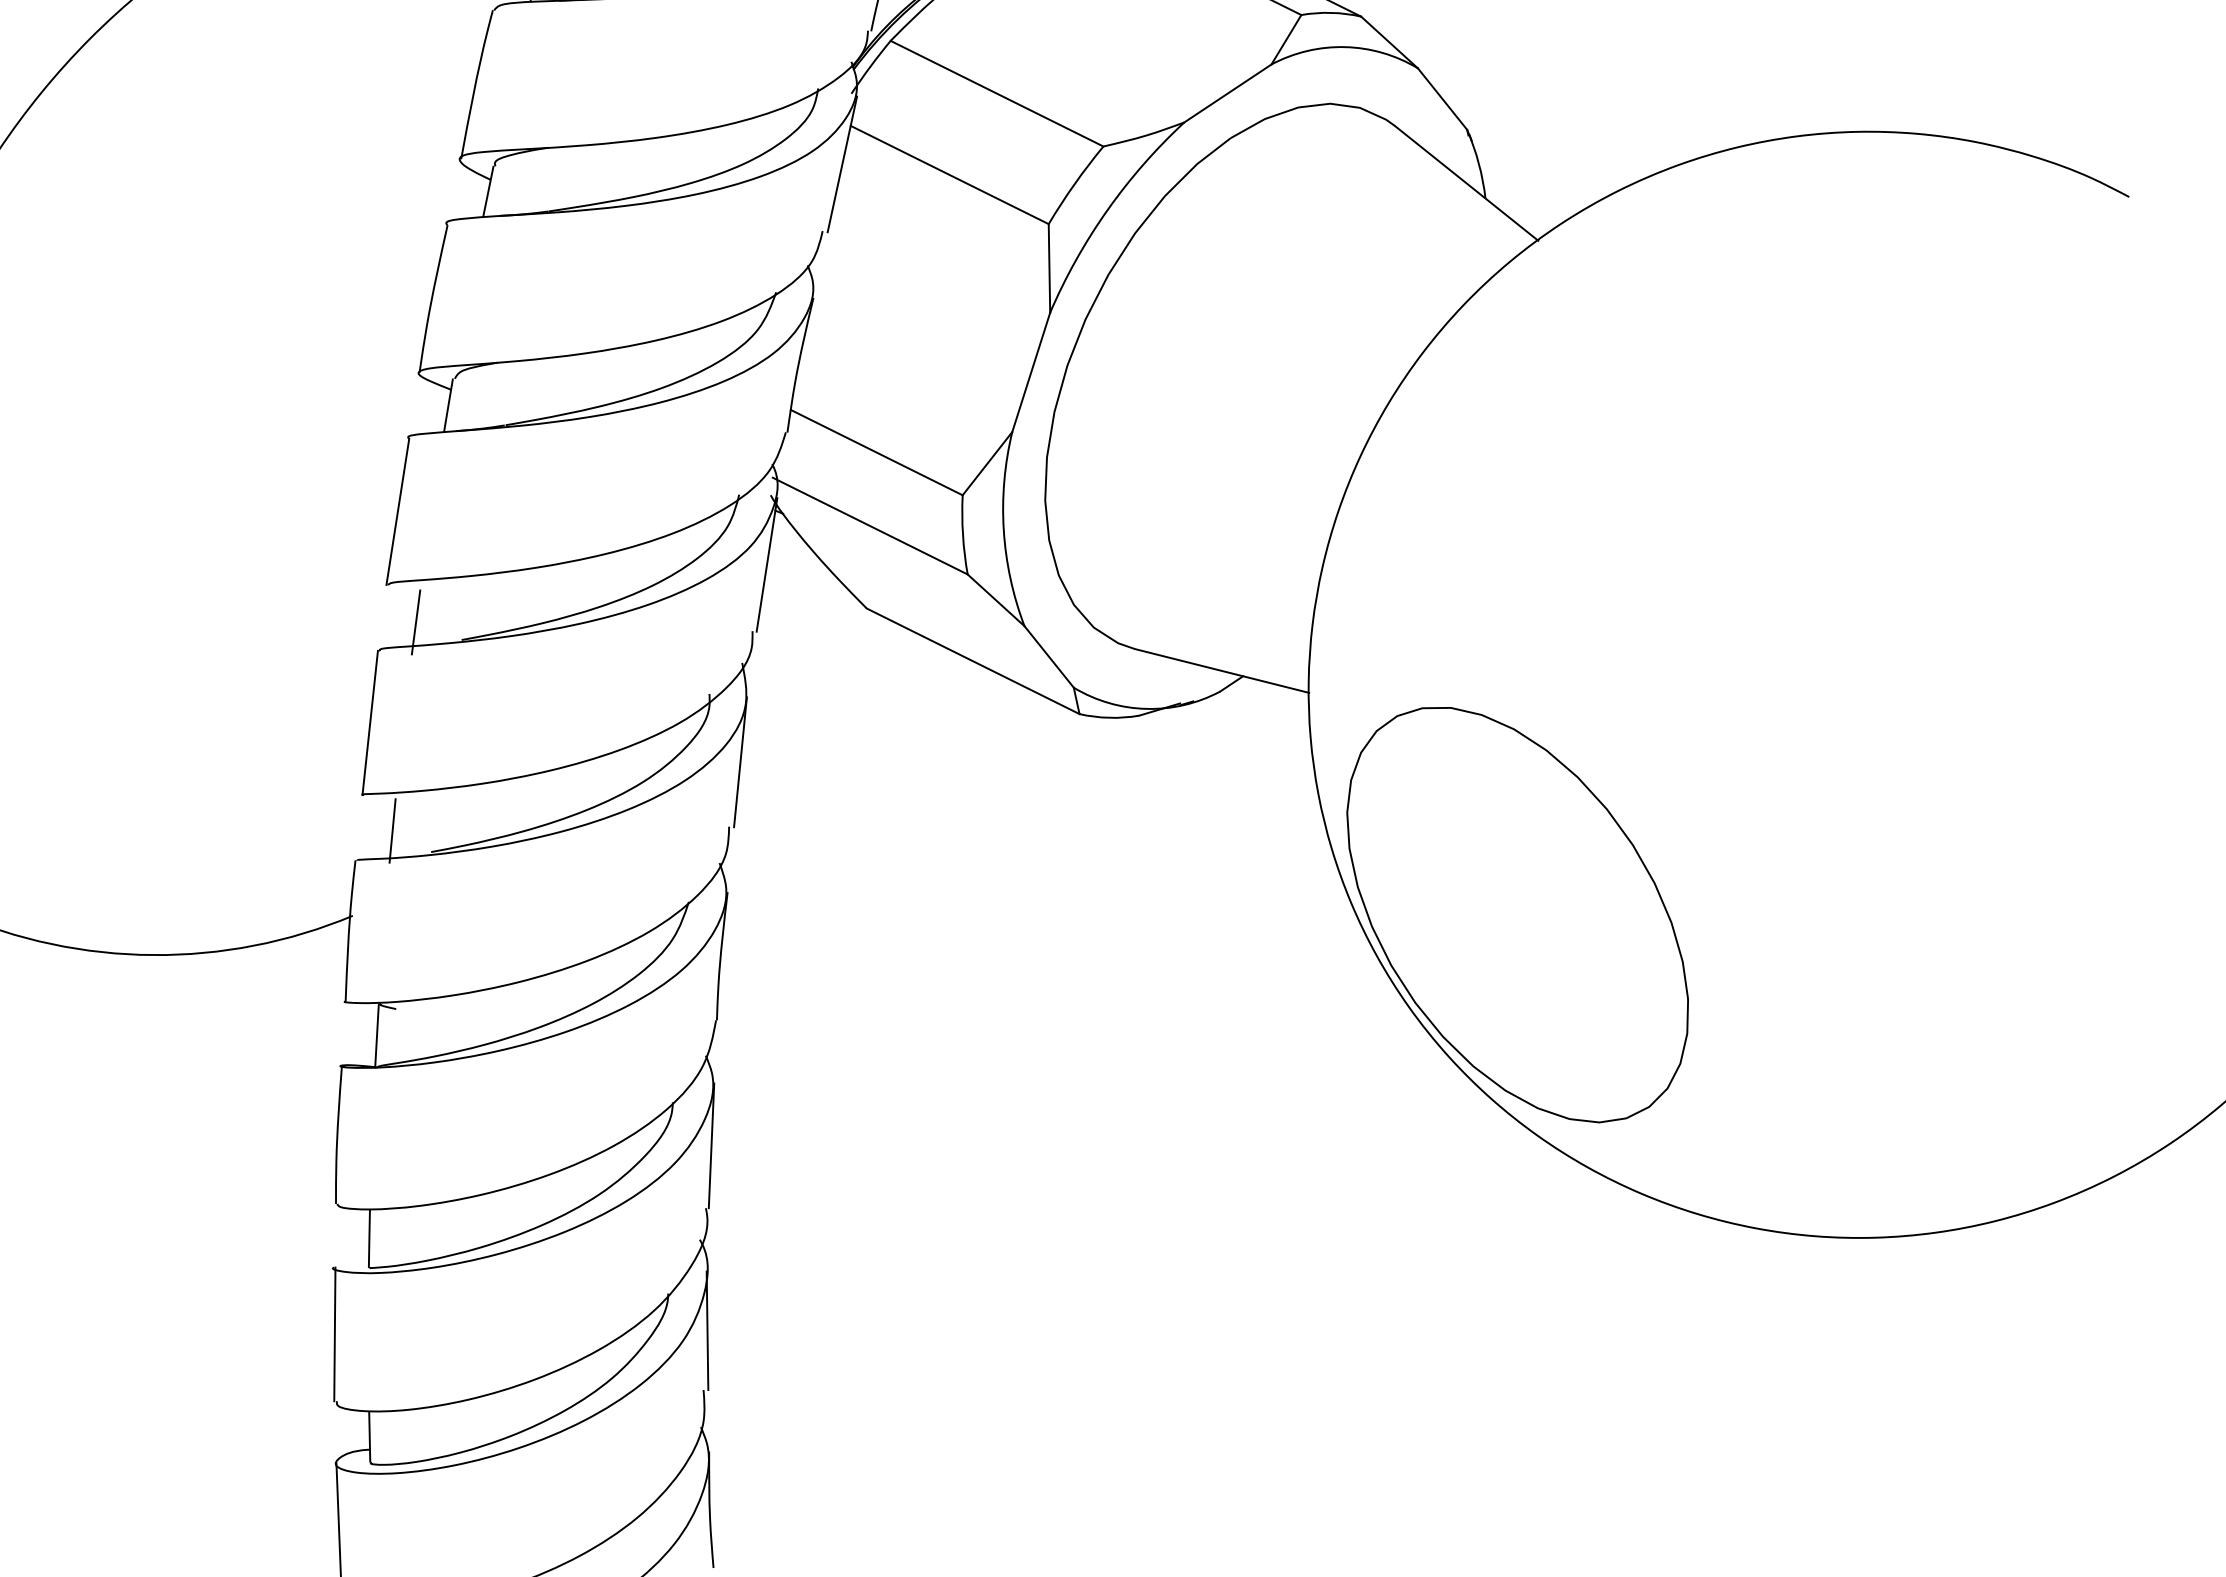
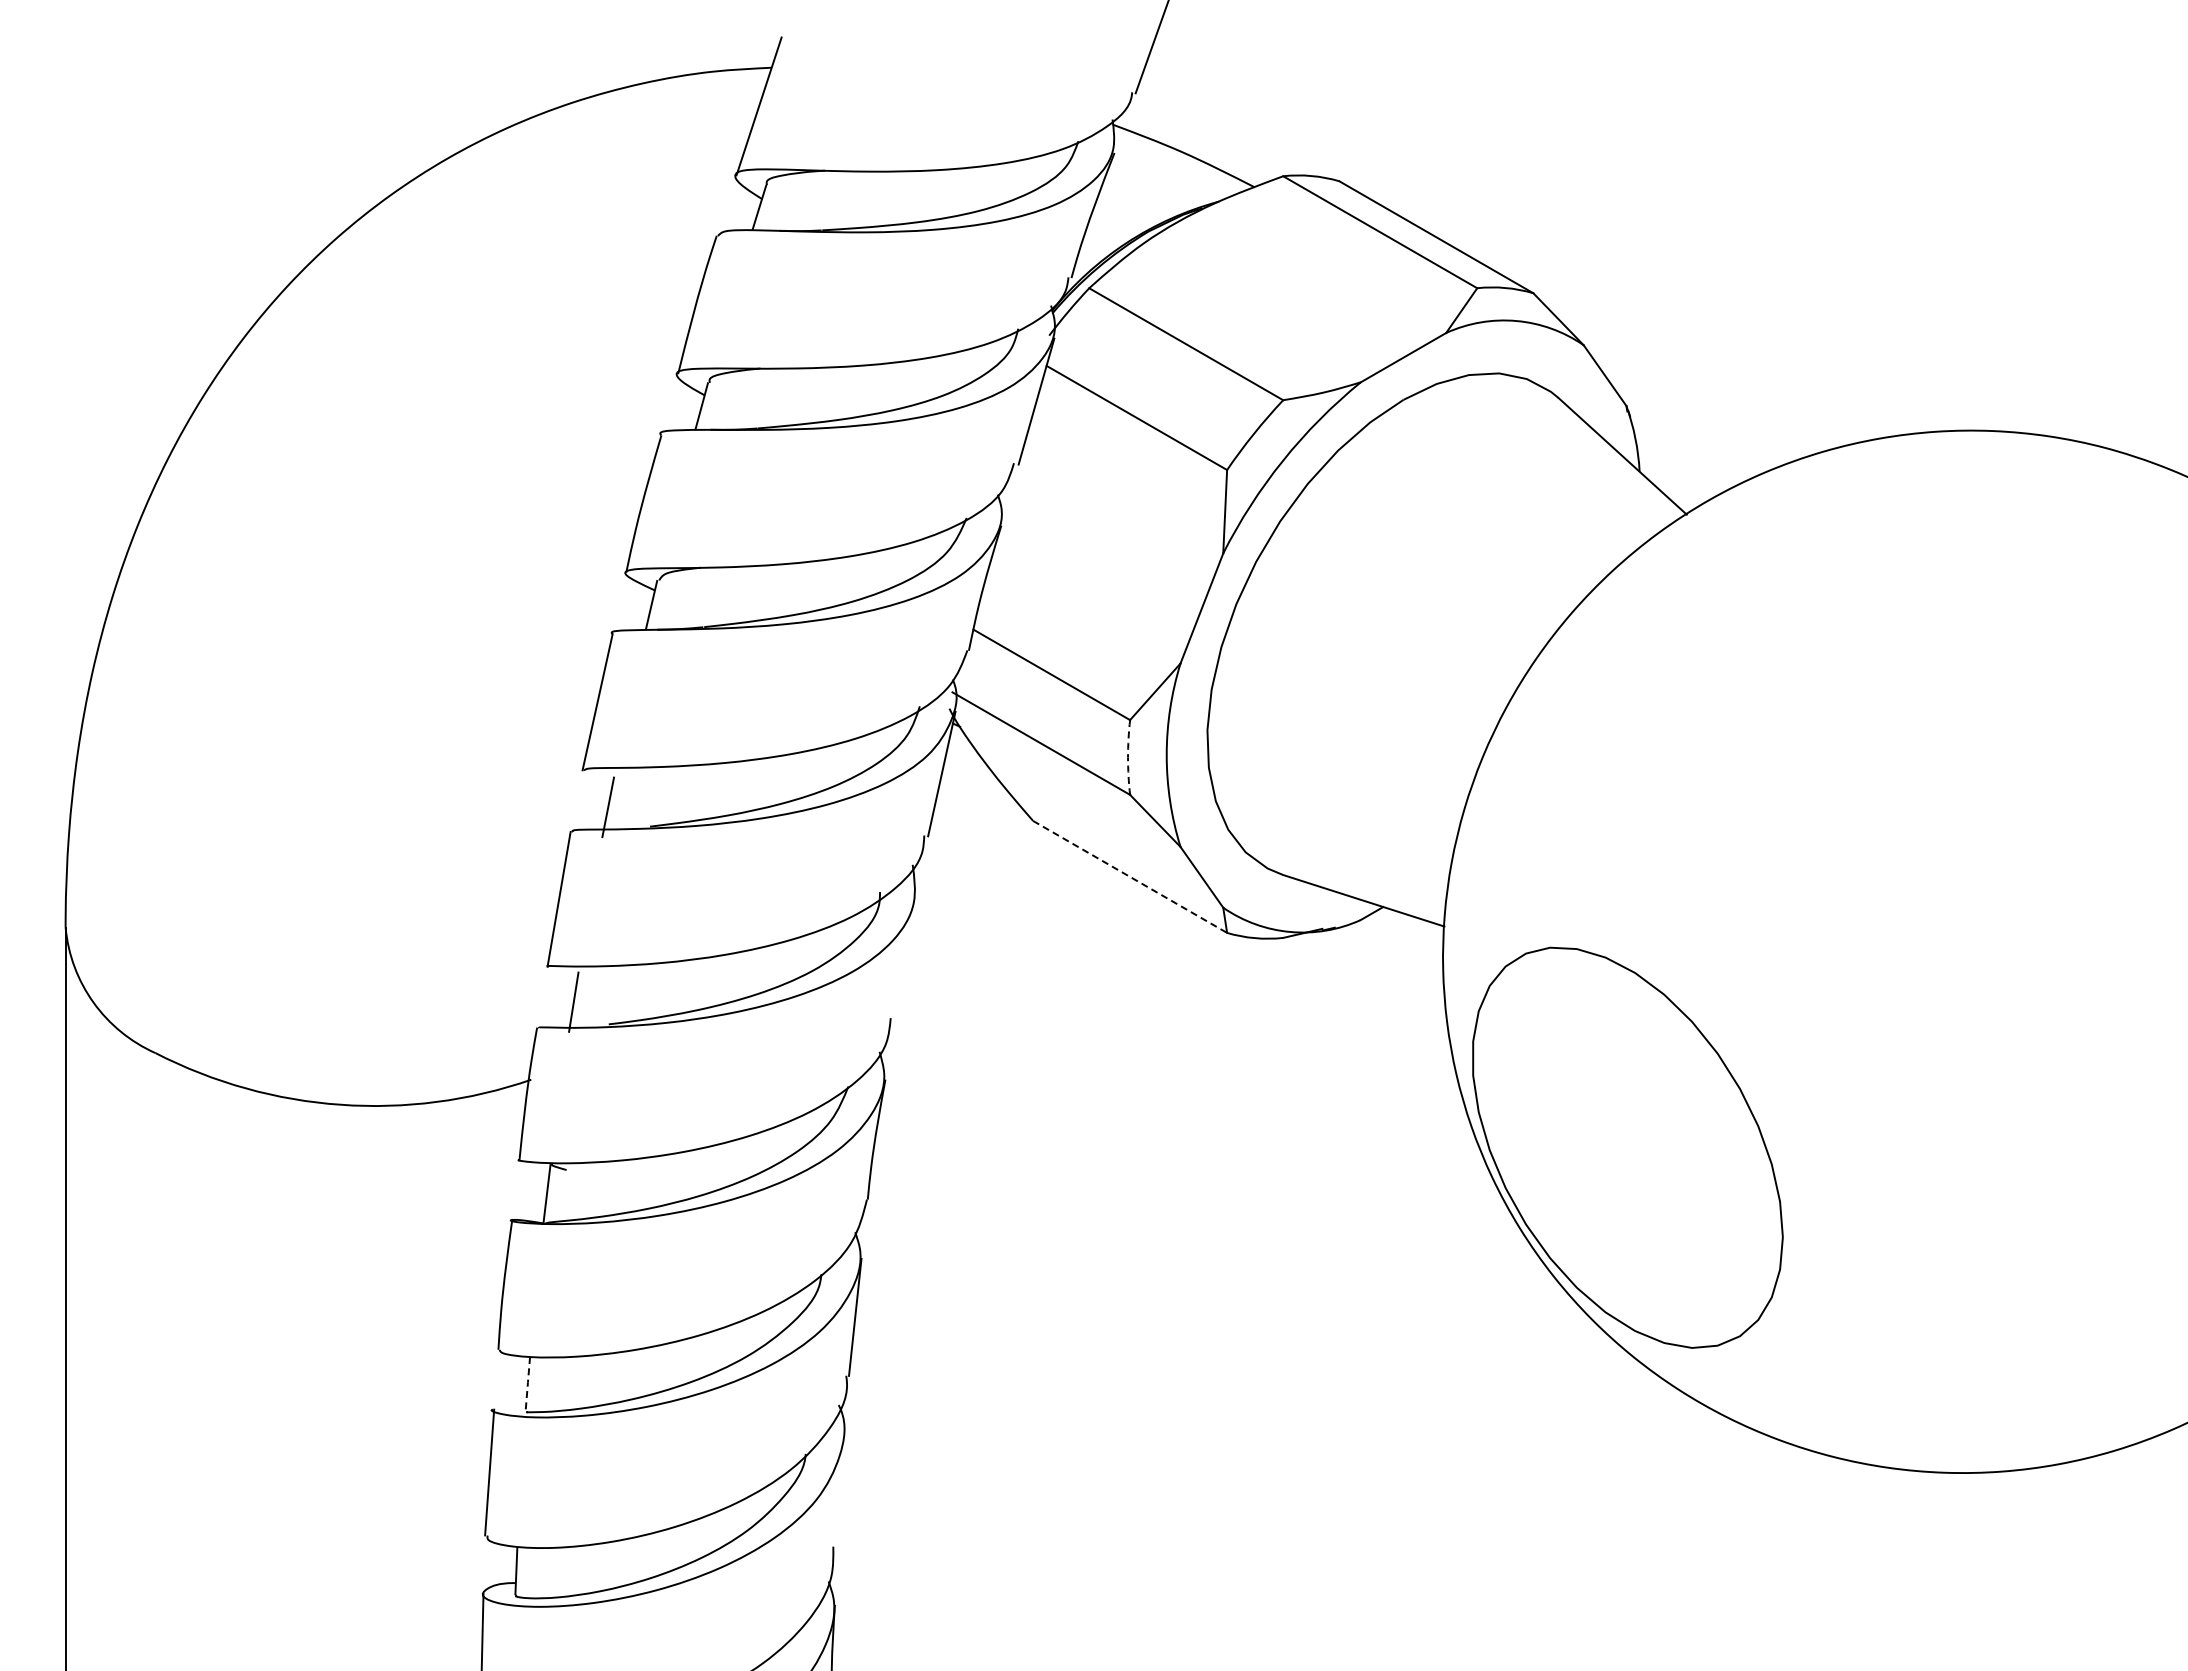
arc: (963, 534) -> (1128, 757), solid -> dashed
line: (973, 661) -> (1130, 877), solid -> dashed
line: (740, 761) -> (905, 957), removed
line: (369, 1238) -> (527, 1384), solid -> dashed
line: (707, 1330) -> (840, 1490), removed

